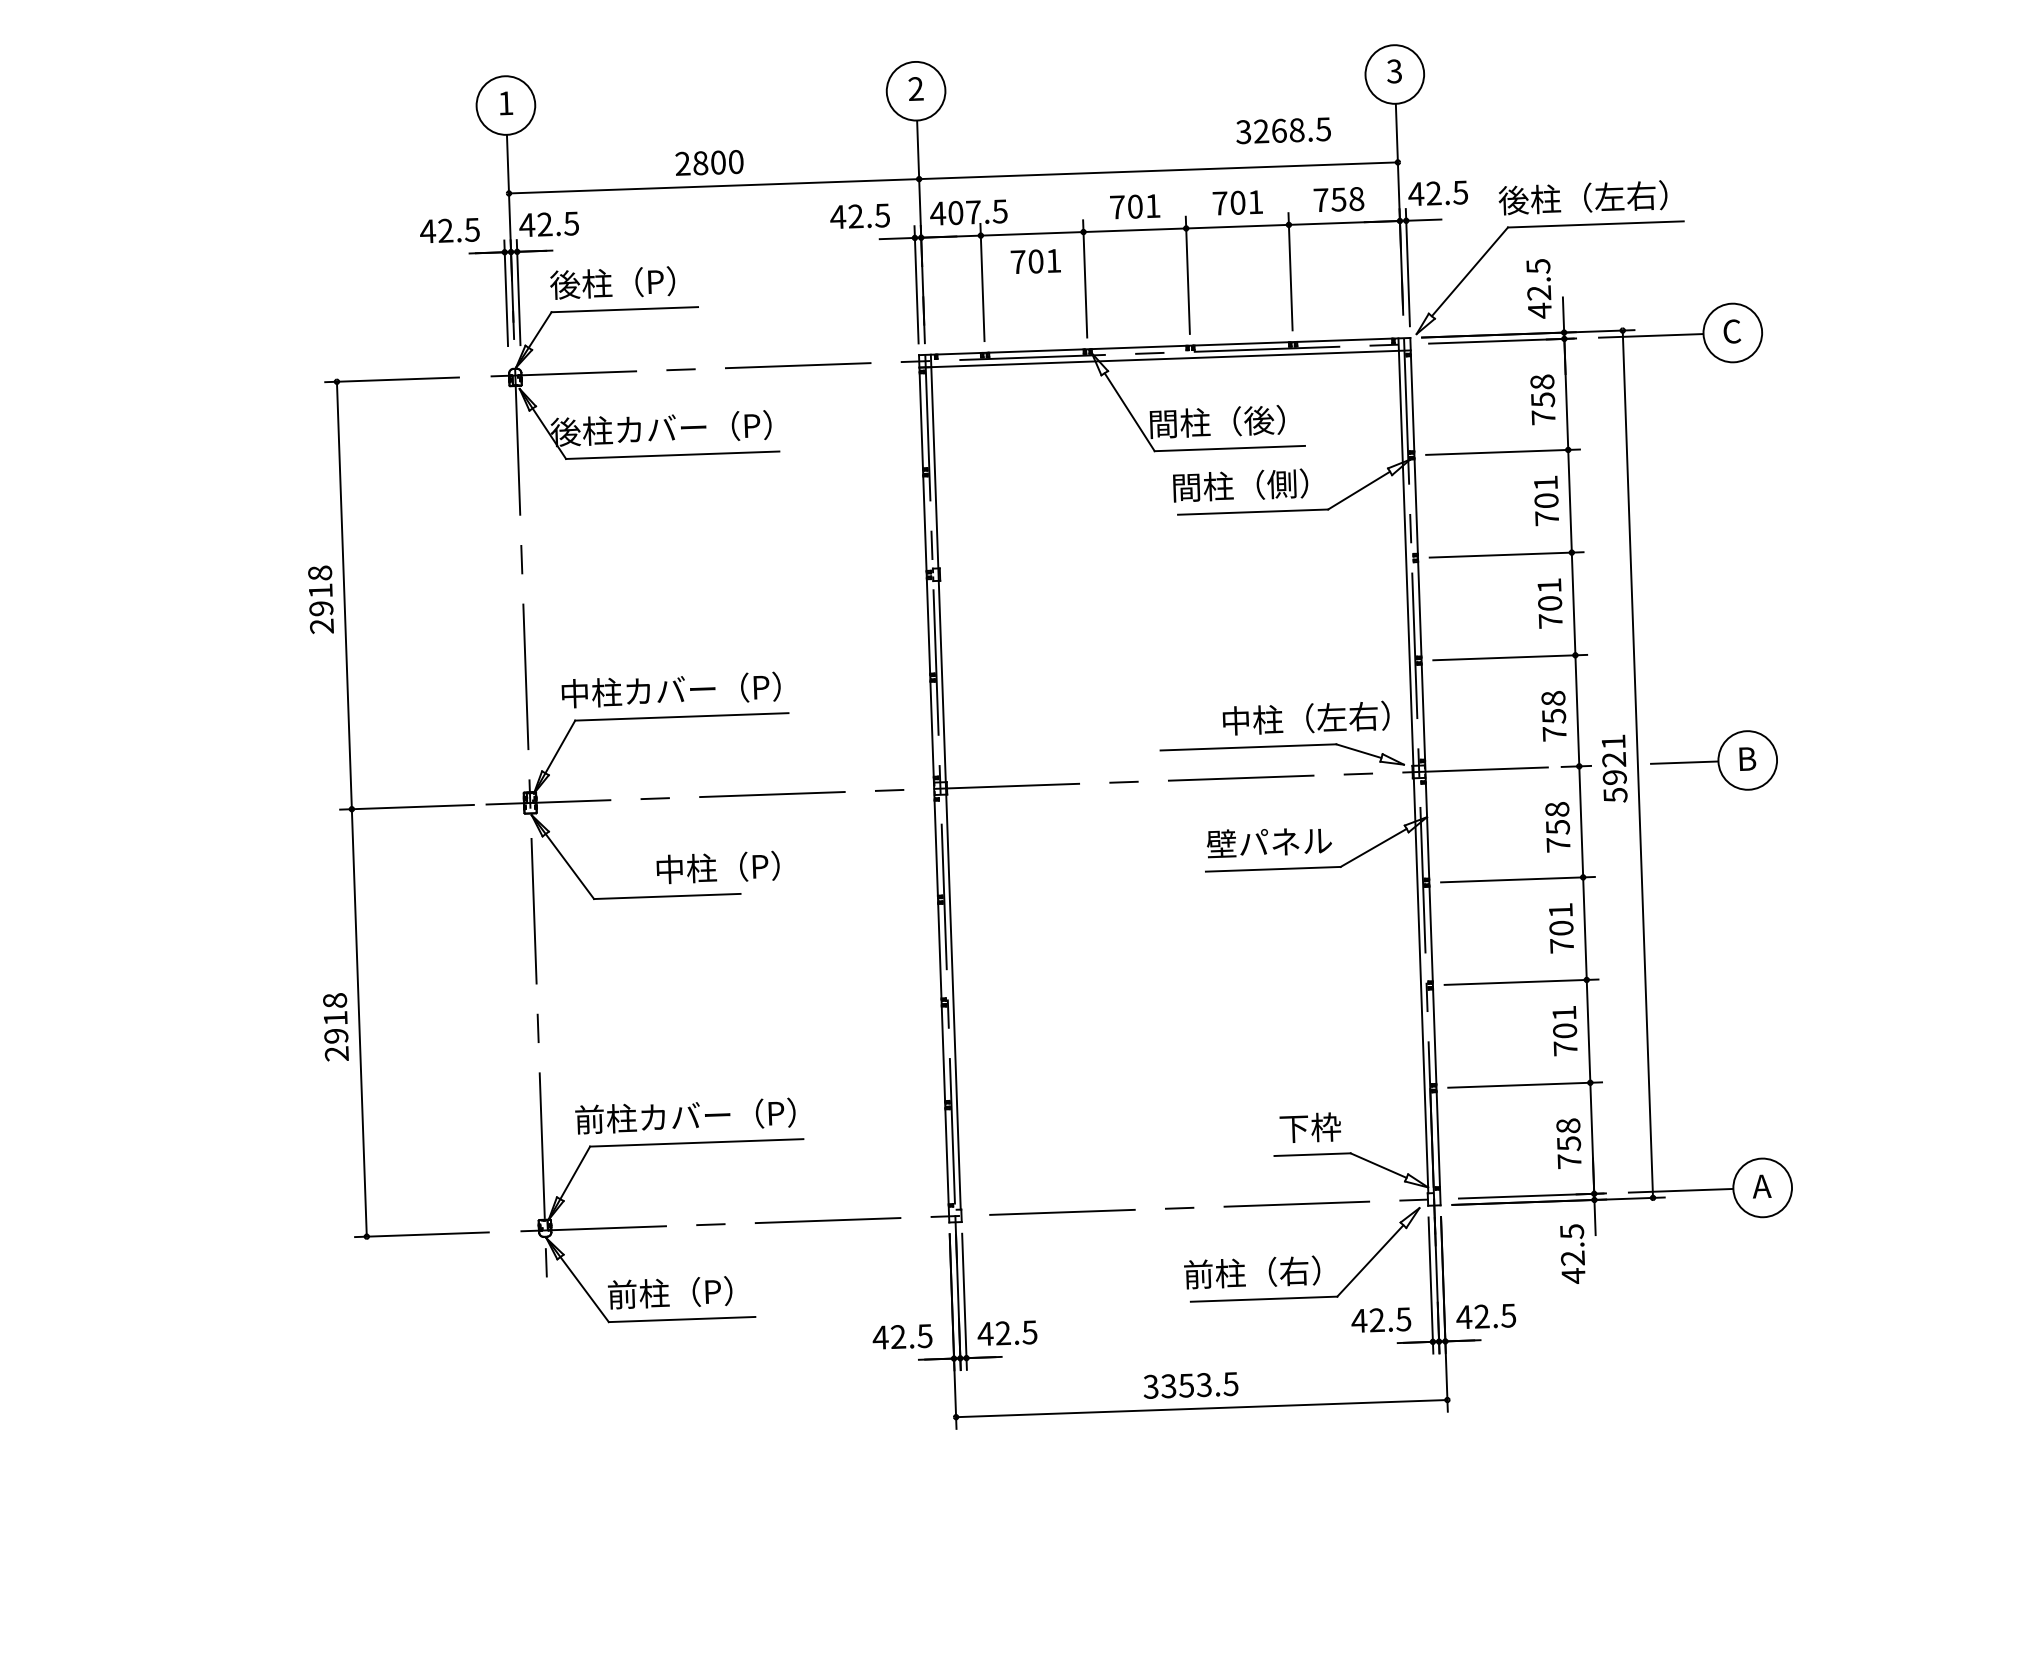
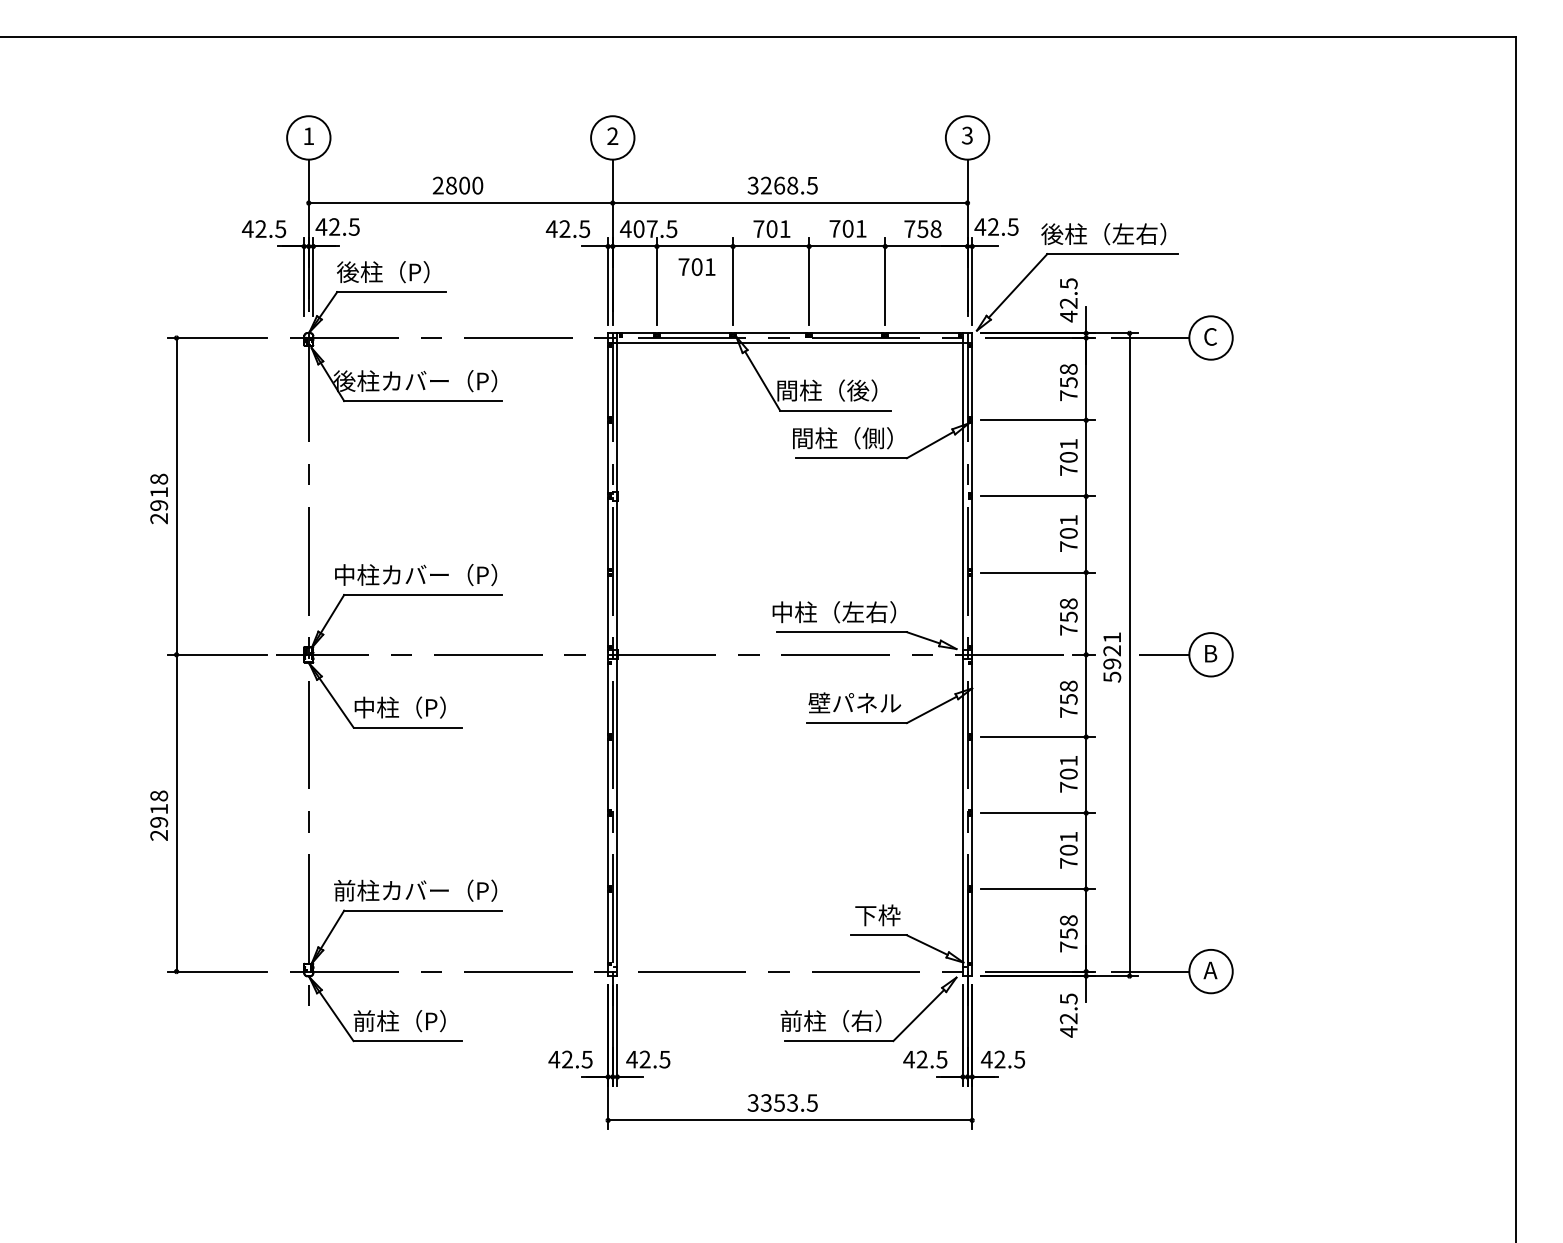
text: (1283, 130) -> (782, 185), moved
text: (1306, 718) -> (834, 612), moved
text: (717, 867) -> (399, 707), moved

